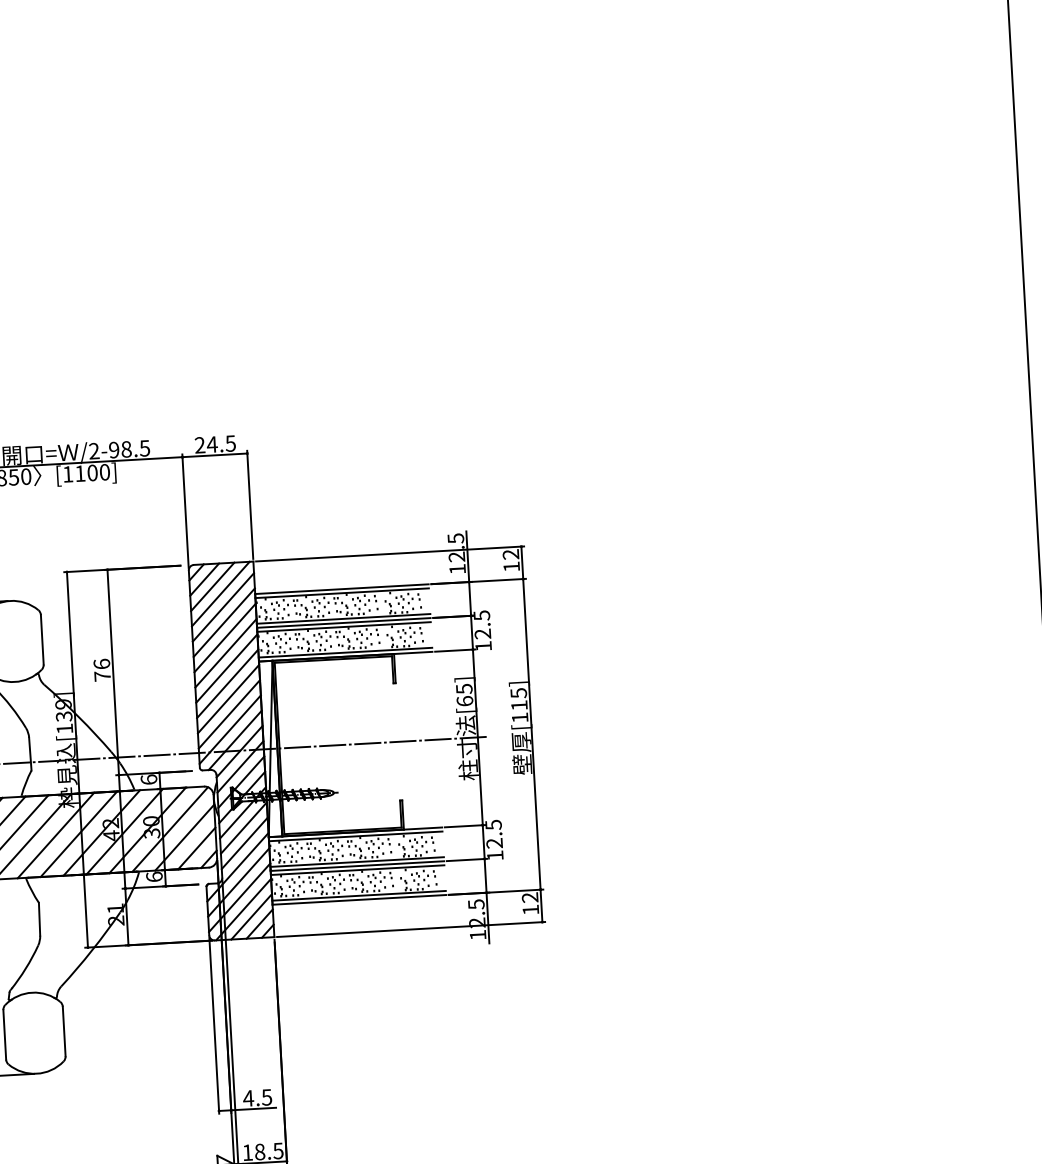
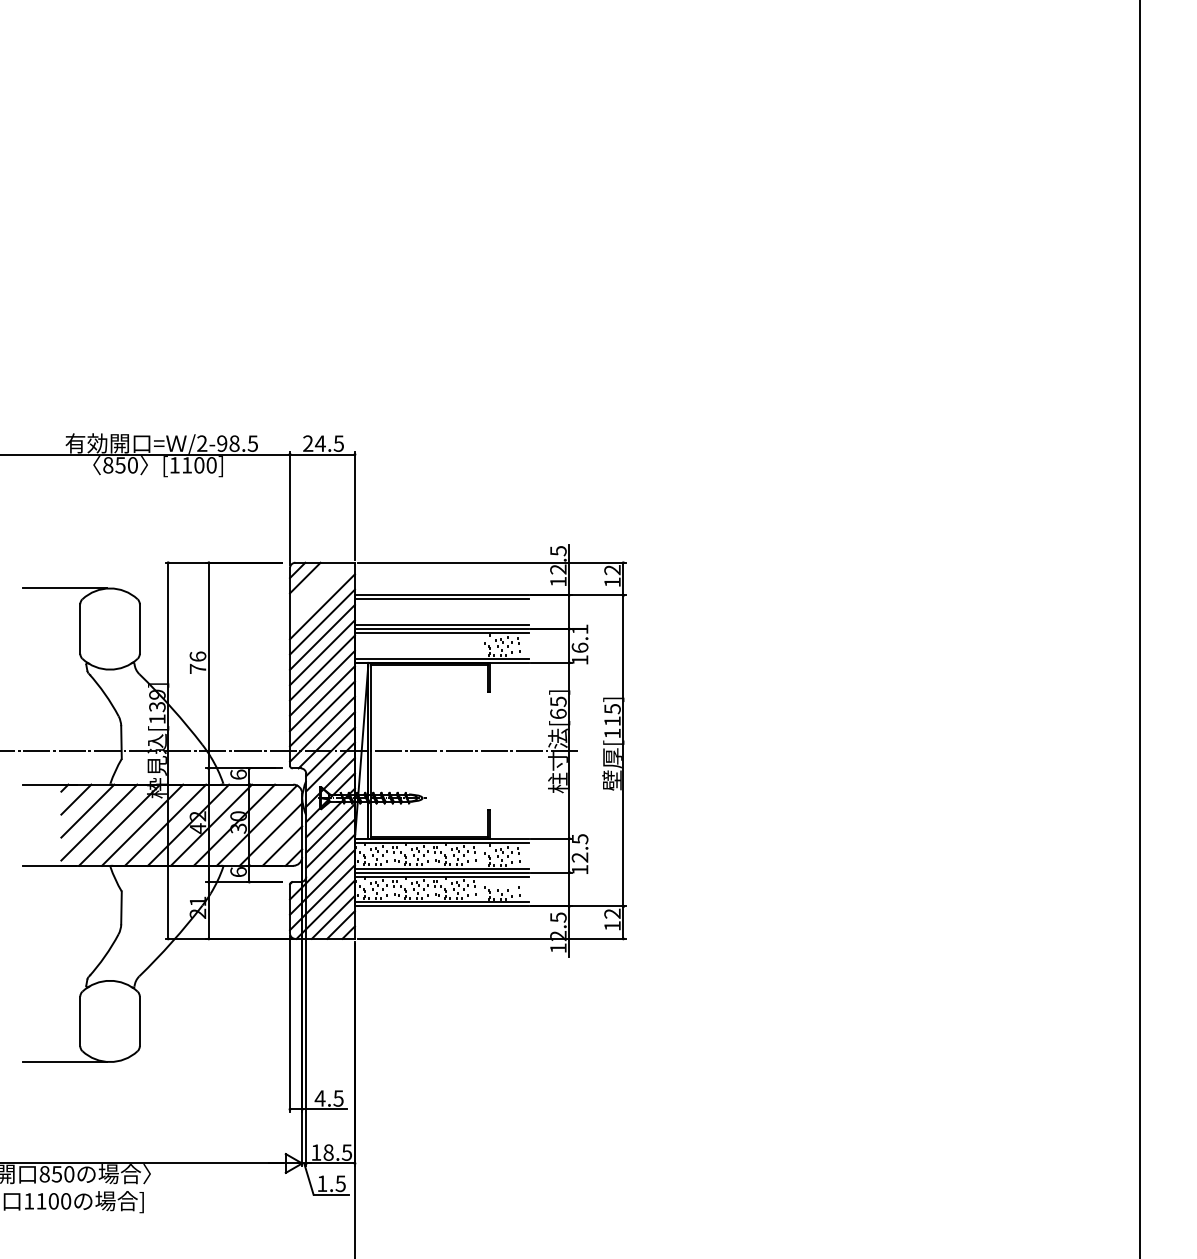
line: (212, 586) -> (312, 585), removed
line: (220, 593) -> (320, 592), removed
text: (481, 624) -> (579, 638), 12.5 -> 16.1

